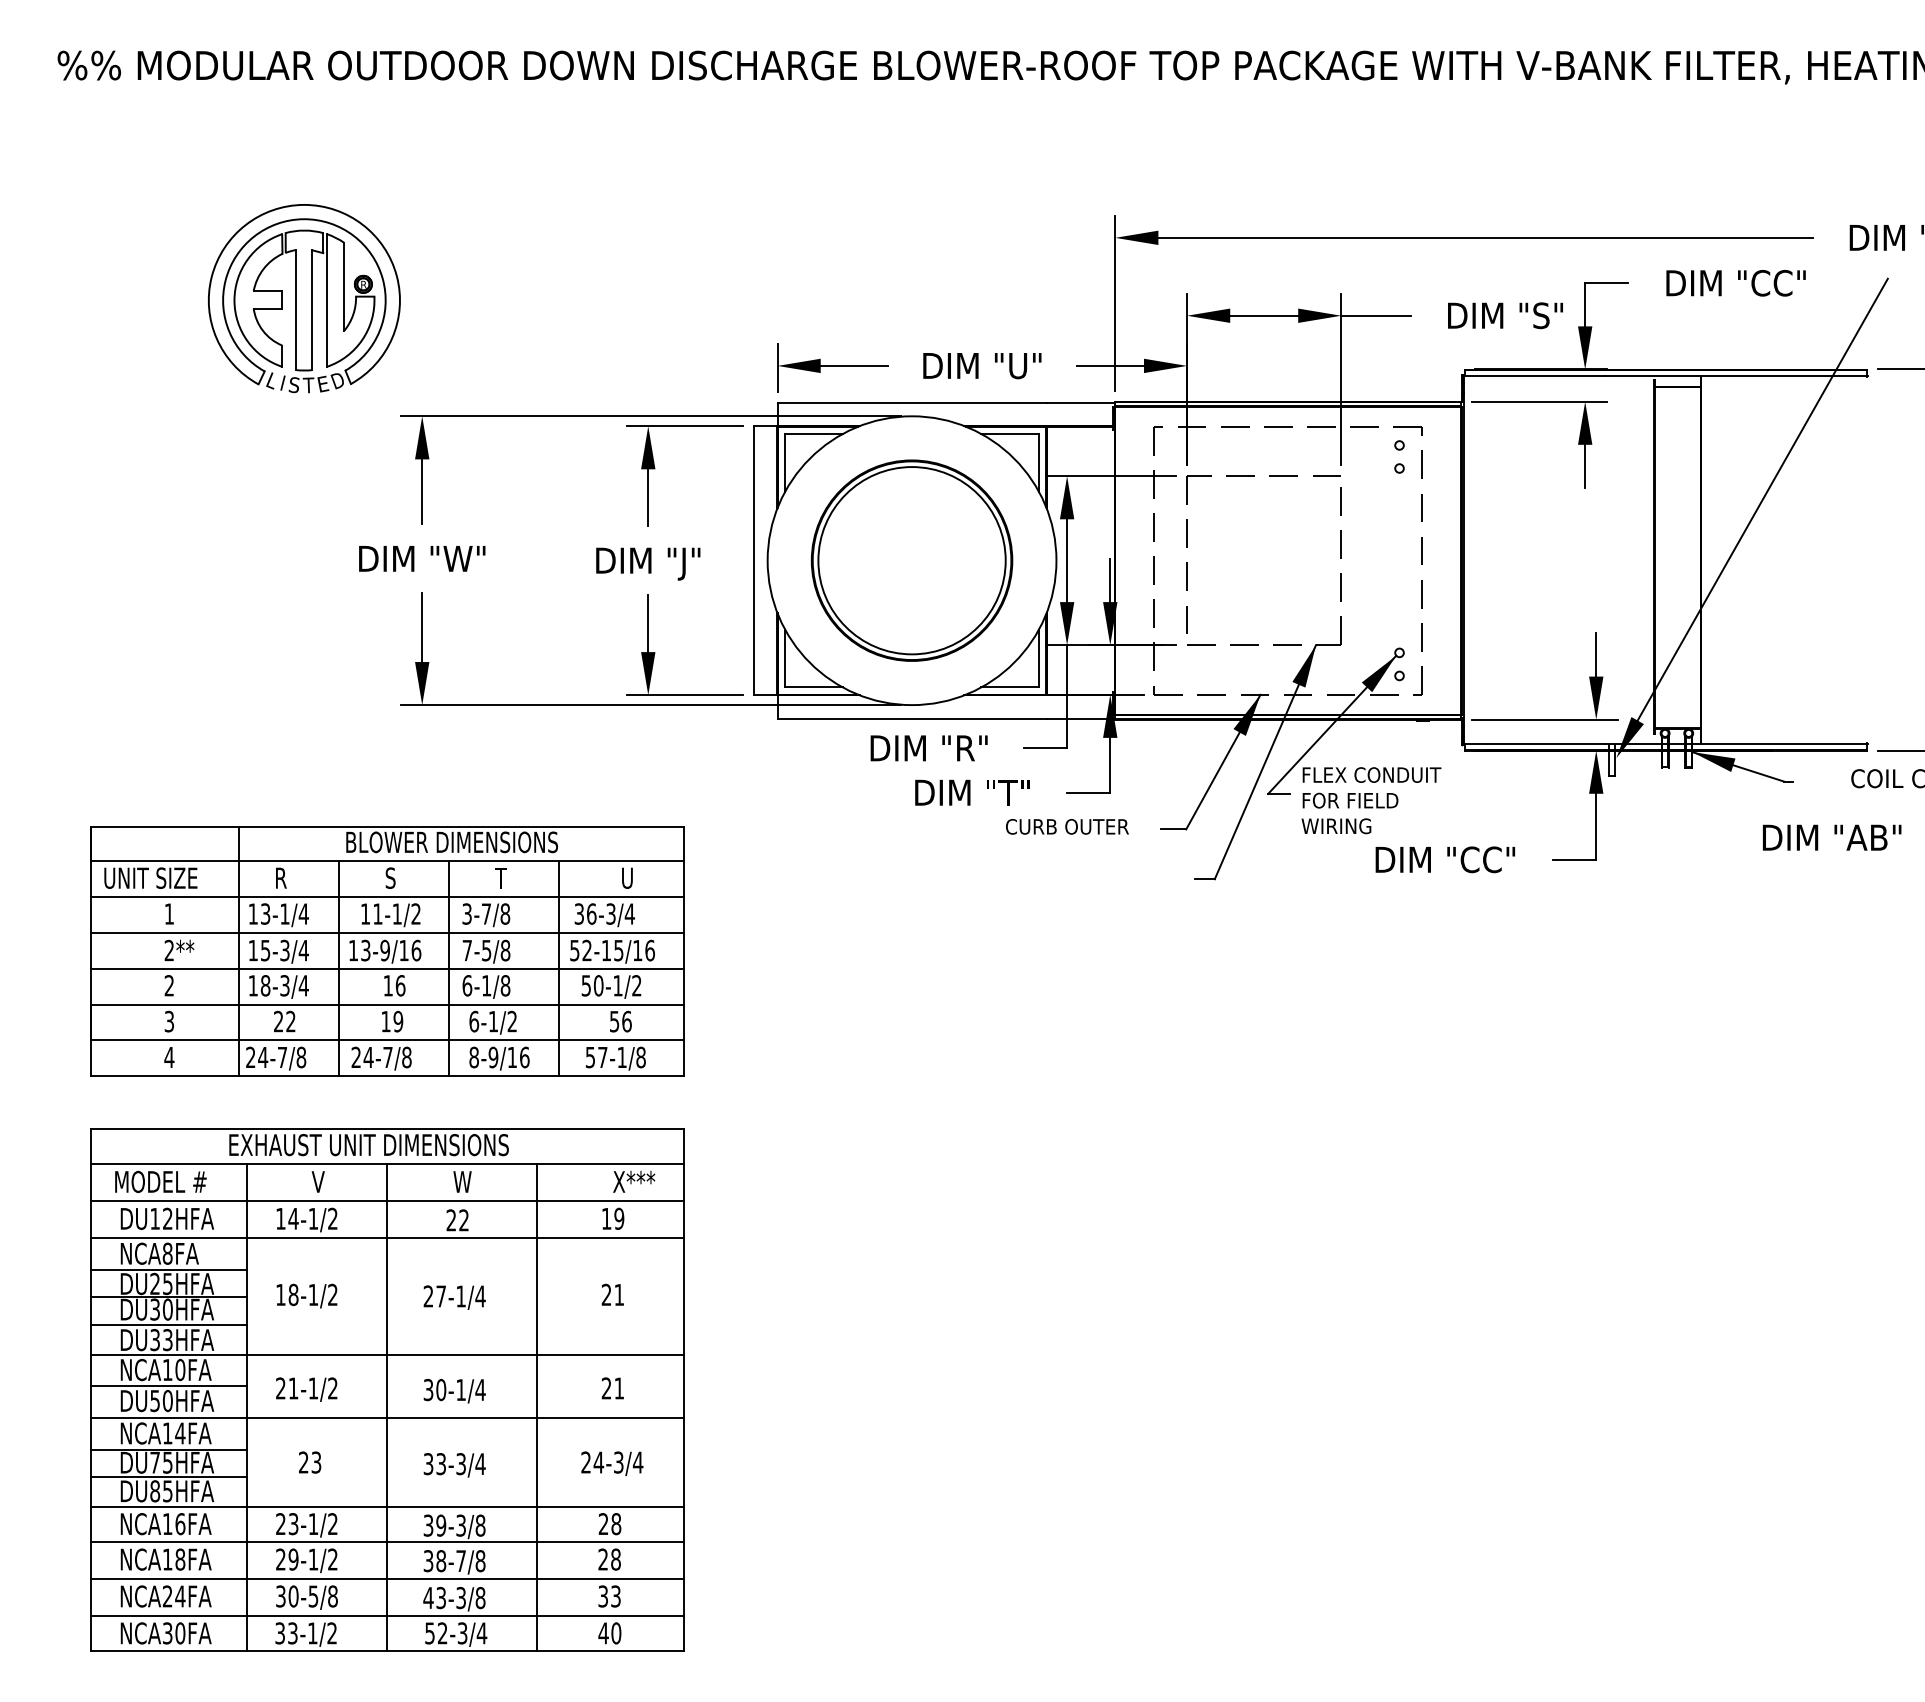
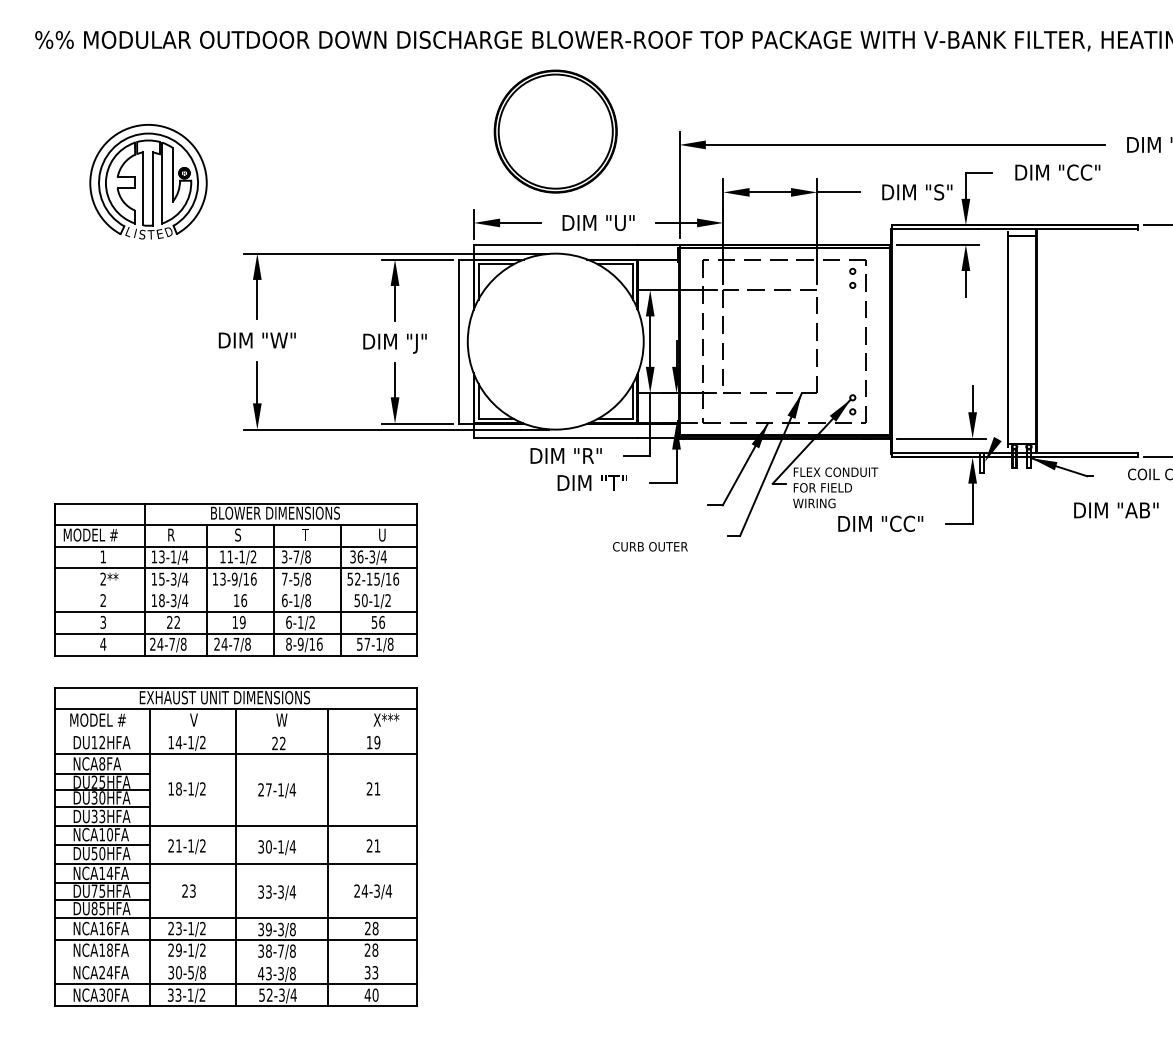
part: (304, 297) -> (148, 181), moved
line: (1761, 499) -> (1073, 304), removed
part: (911, 560) -> (555, 131), moved
text: (1067, 826) -> (650, 546), moved
text: (150, 877) -> (91, 534), UNIT SIZE -> MODEL #
line: (386, 969) -> (235, 590), removed
line: (386, 1200) -> (235, 731), removed
line: (386, 1578) -> (235, 961), removed

